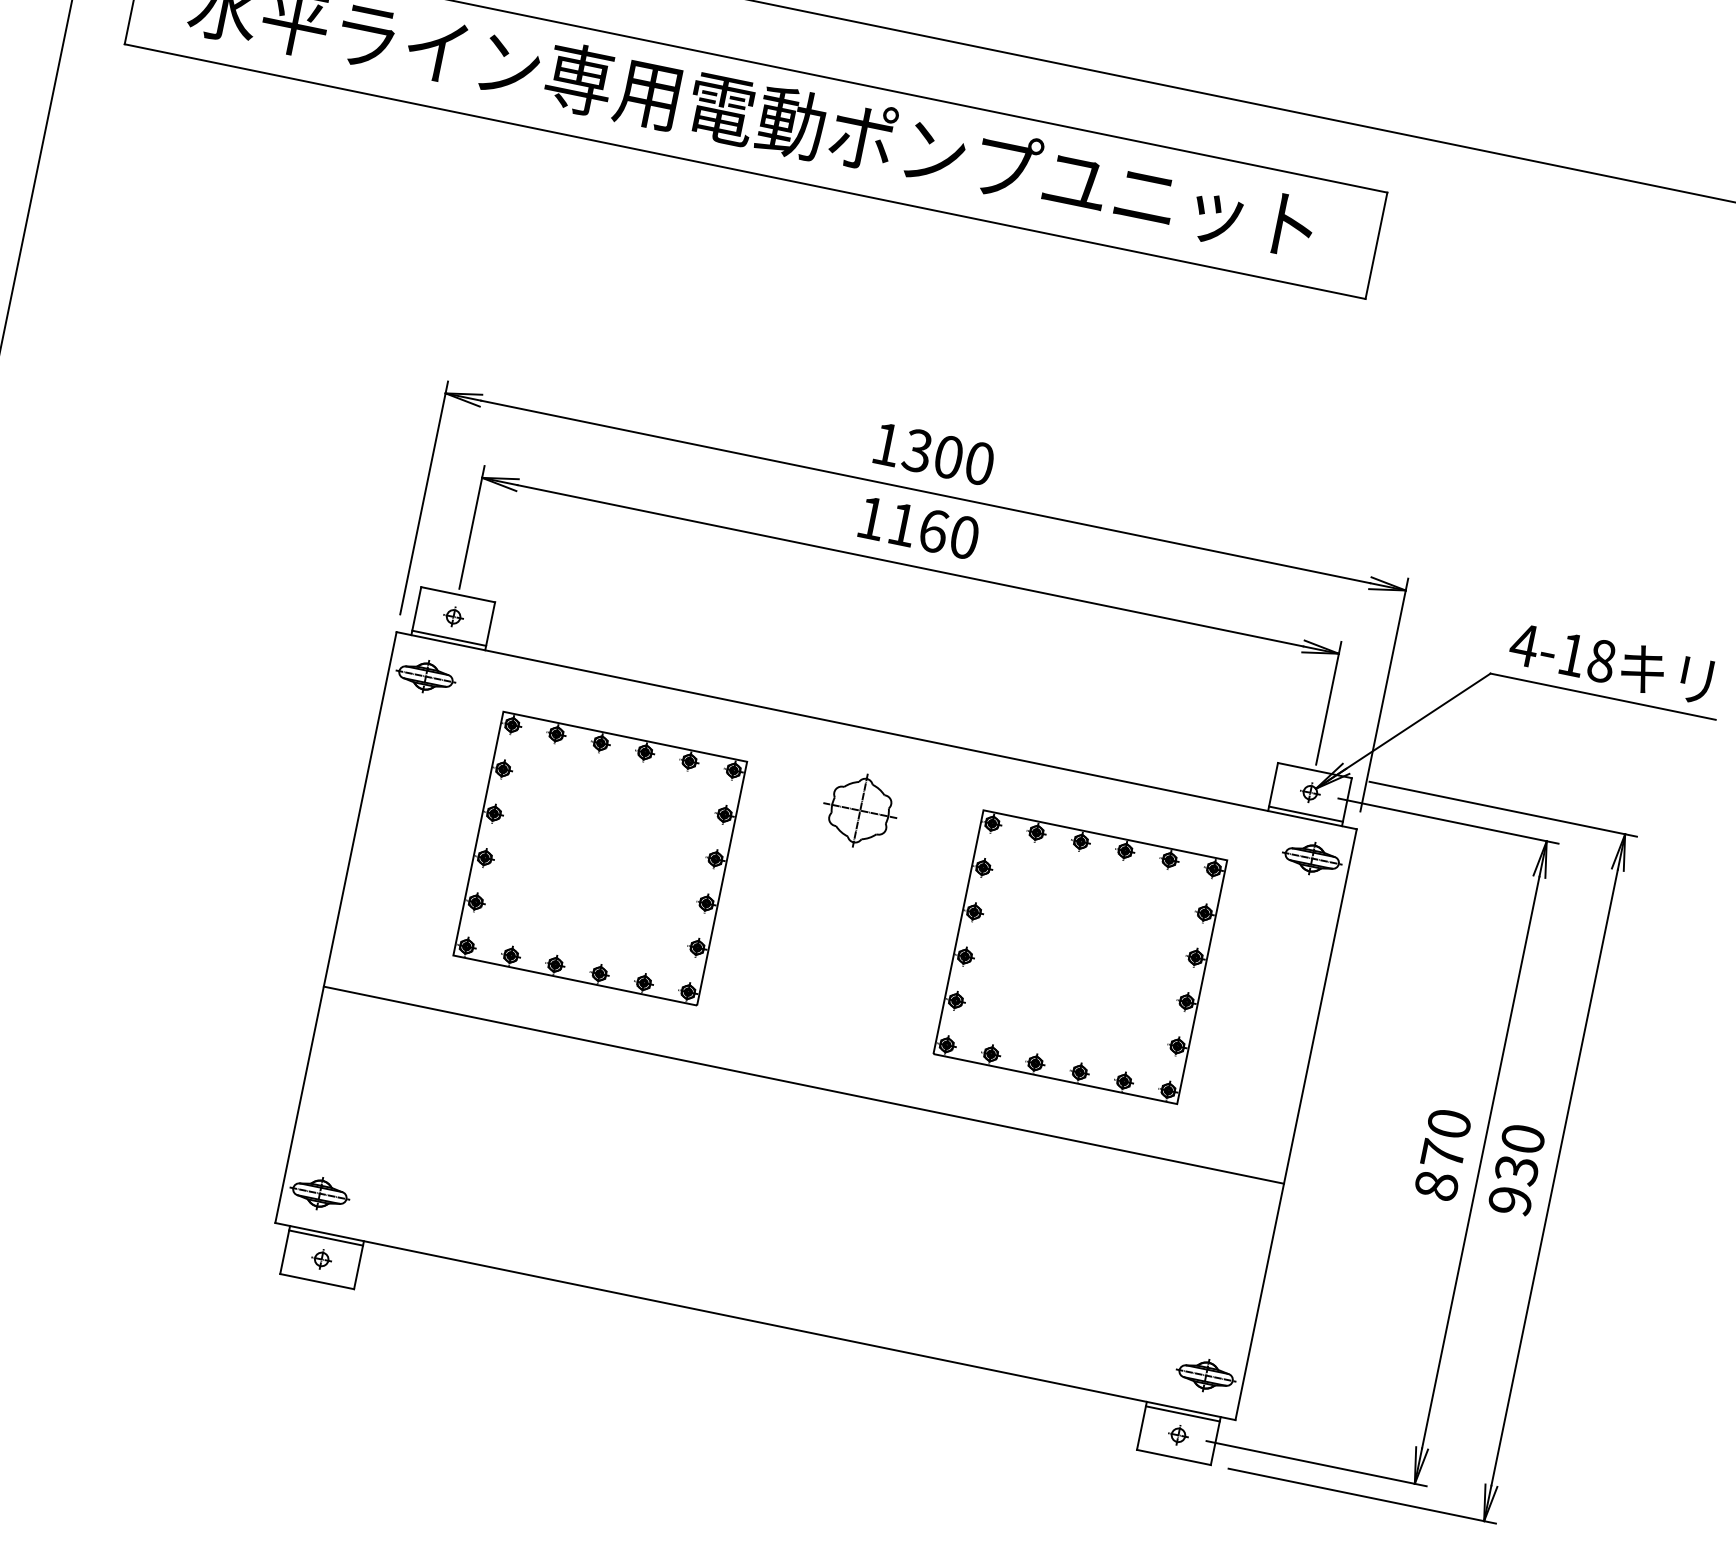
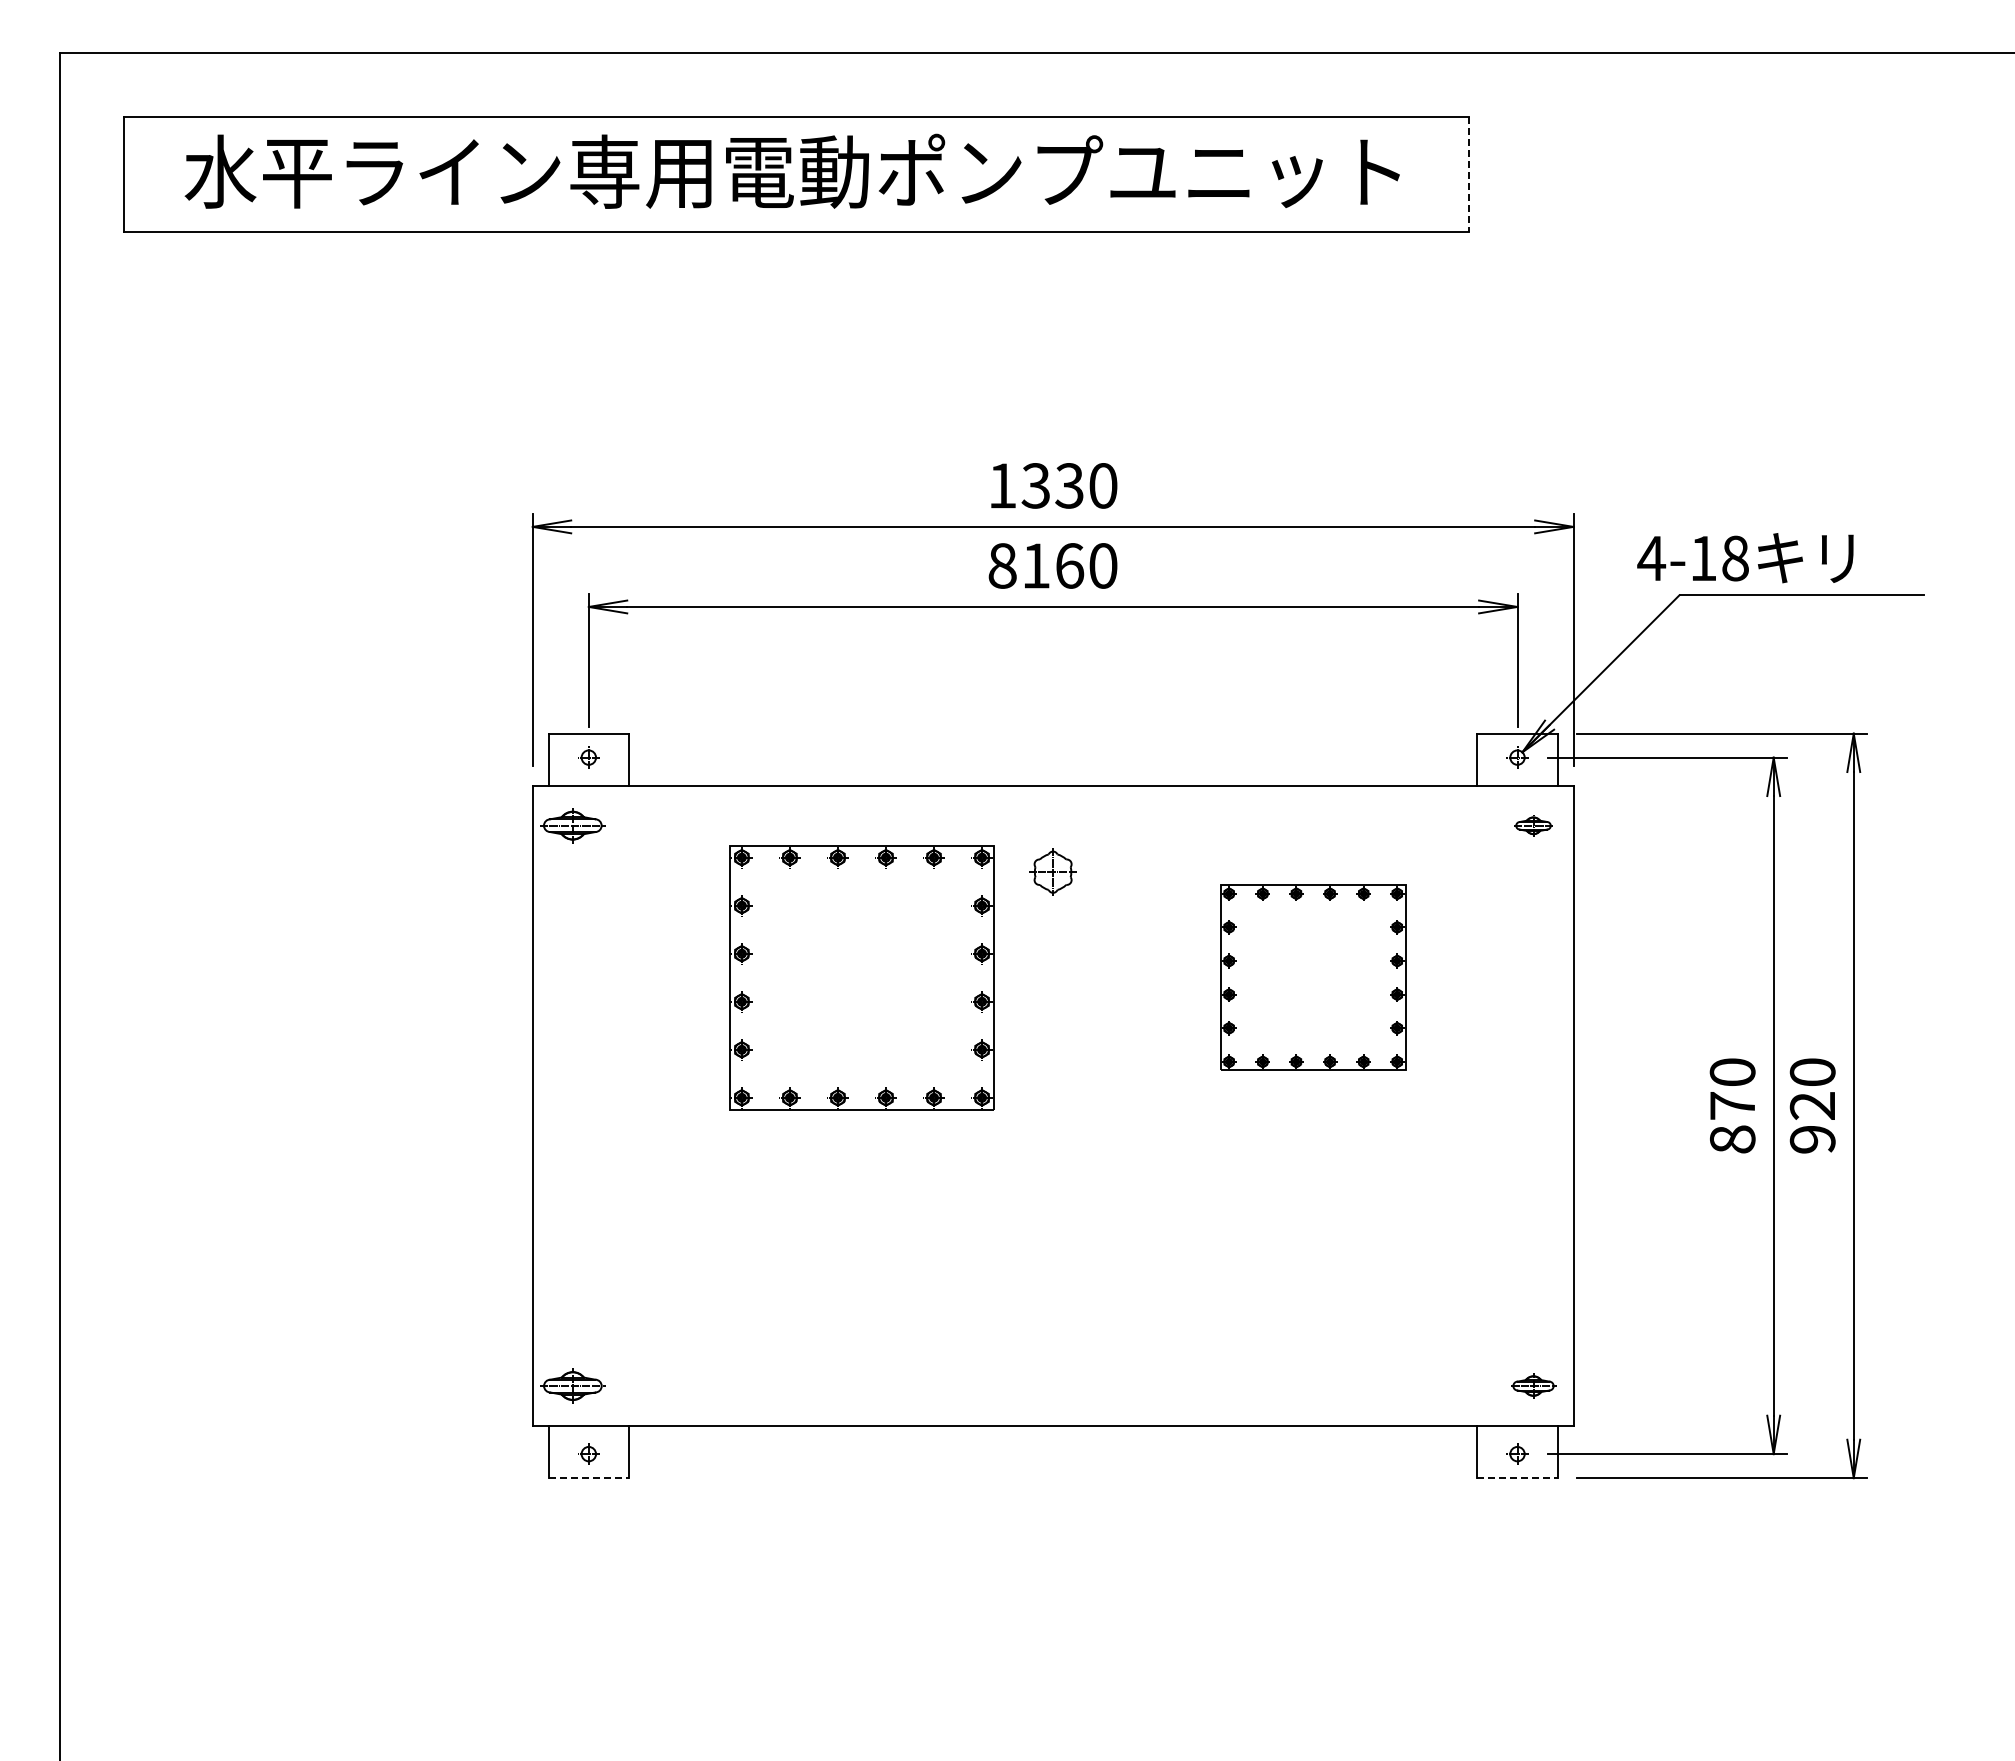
line: (1376, 245) -> (1469, 174), solid -> dashed
text: (948, 456) -> (1069, 485), 1300 -> 1330
text: (871, 517) -> (1002, 565), 1160 -> 8160
line: (448, 637) -> (588, 780), removed
text: (1611, 662) -> (1745, 558), moved
part: (859, 809) -> (1052, 871), size x0.6
line: (1306, 813) -> (1517, 780), removed
part: (599, 858) -> (861, 977), moved
part: (1312, 858) -> (1533, 825), size x0.6
part: (1079, 956) -> (1312, 977), size x0.7
line: (803, 1084) -> (1052, 1169), removed
text: (1516, 1170) -> (1812, 1106), 930 -> 920
line: (325, 1237) -> (588, 1430), removed
line: (317, 1282) -> (589, 1478), solid -> dashed
part: (1206, 1375) -> (1533, 1385), size x0.7
line: (1182, 1413) -> (1517, 1430), removed
line: (1174, 1457) -> (1518, 1478), solid -> dashed

